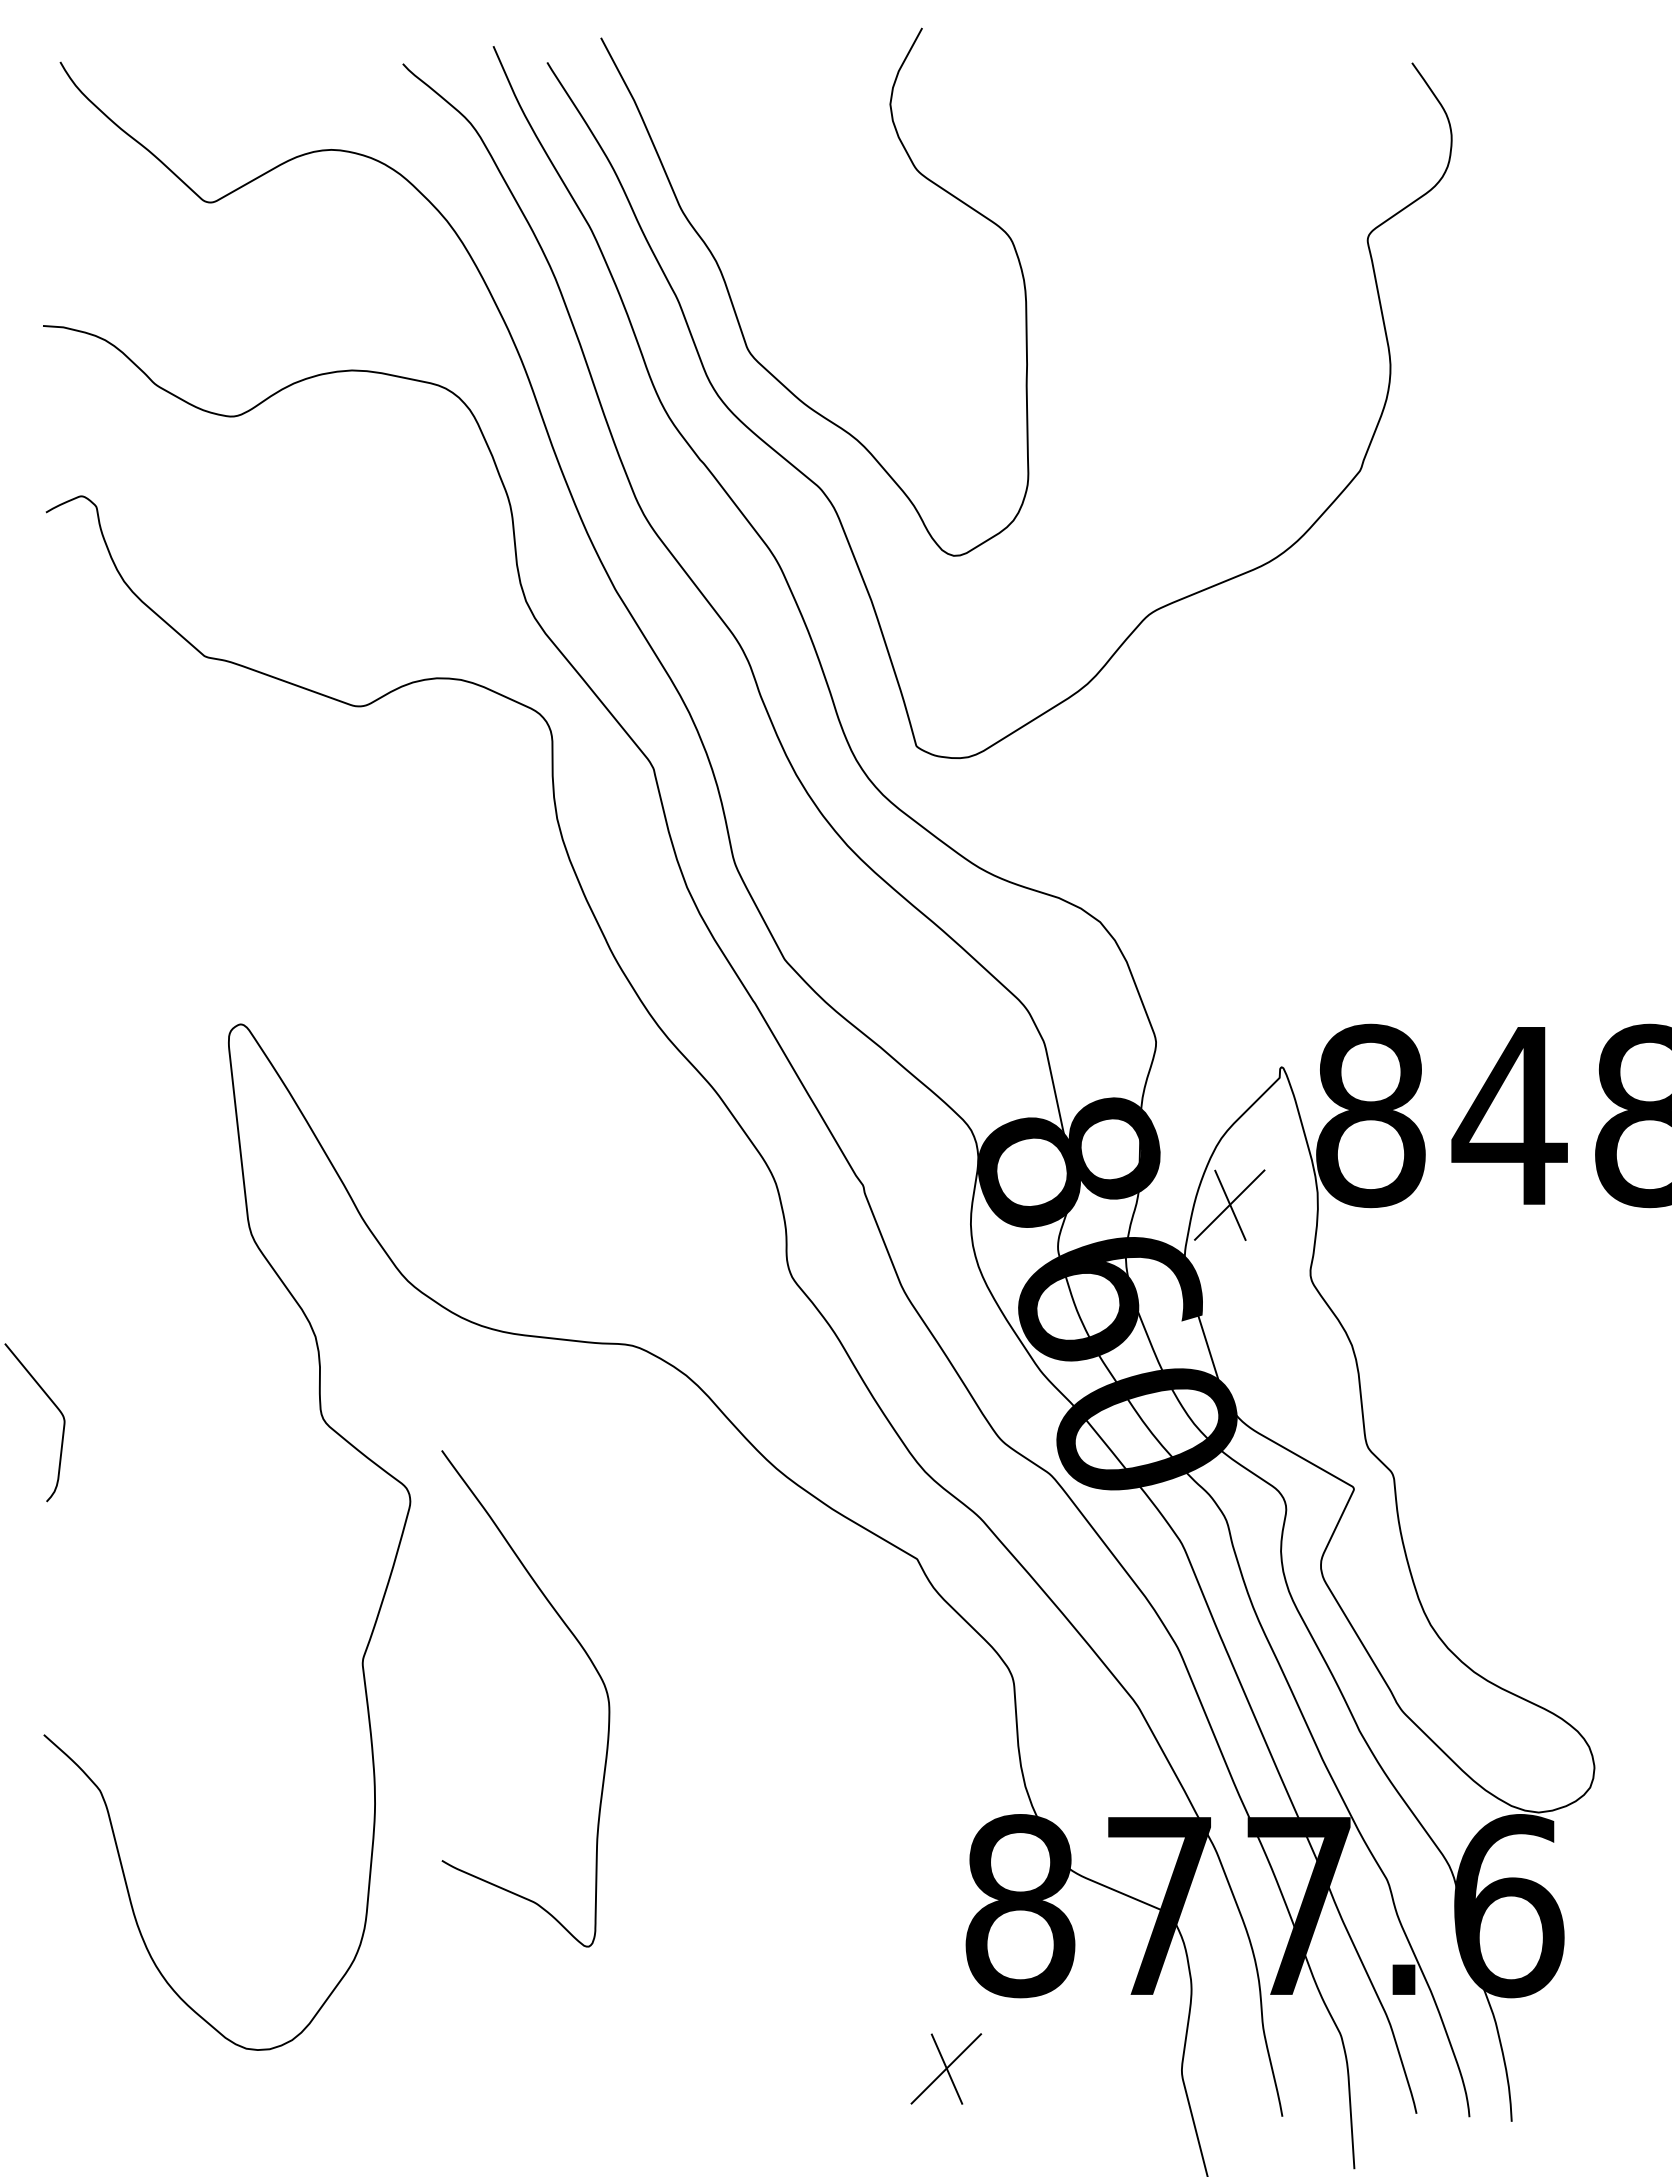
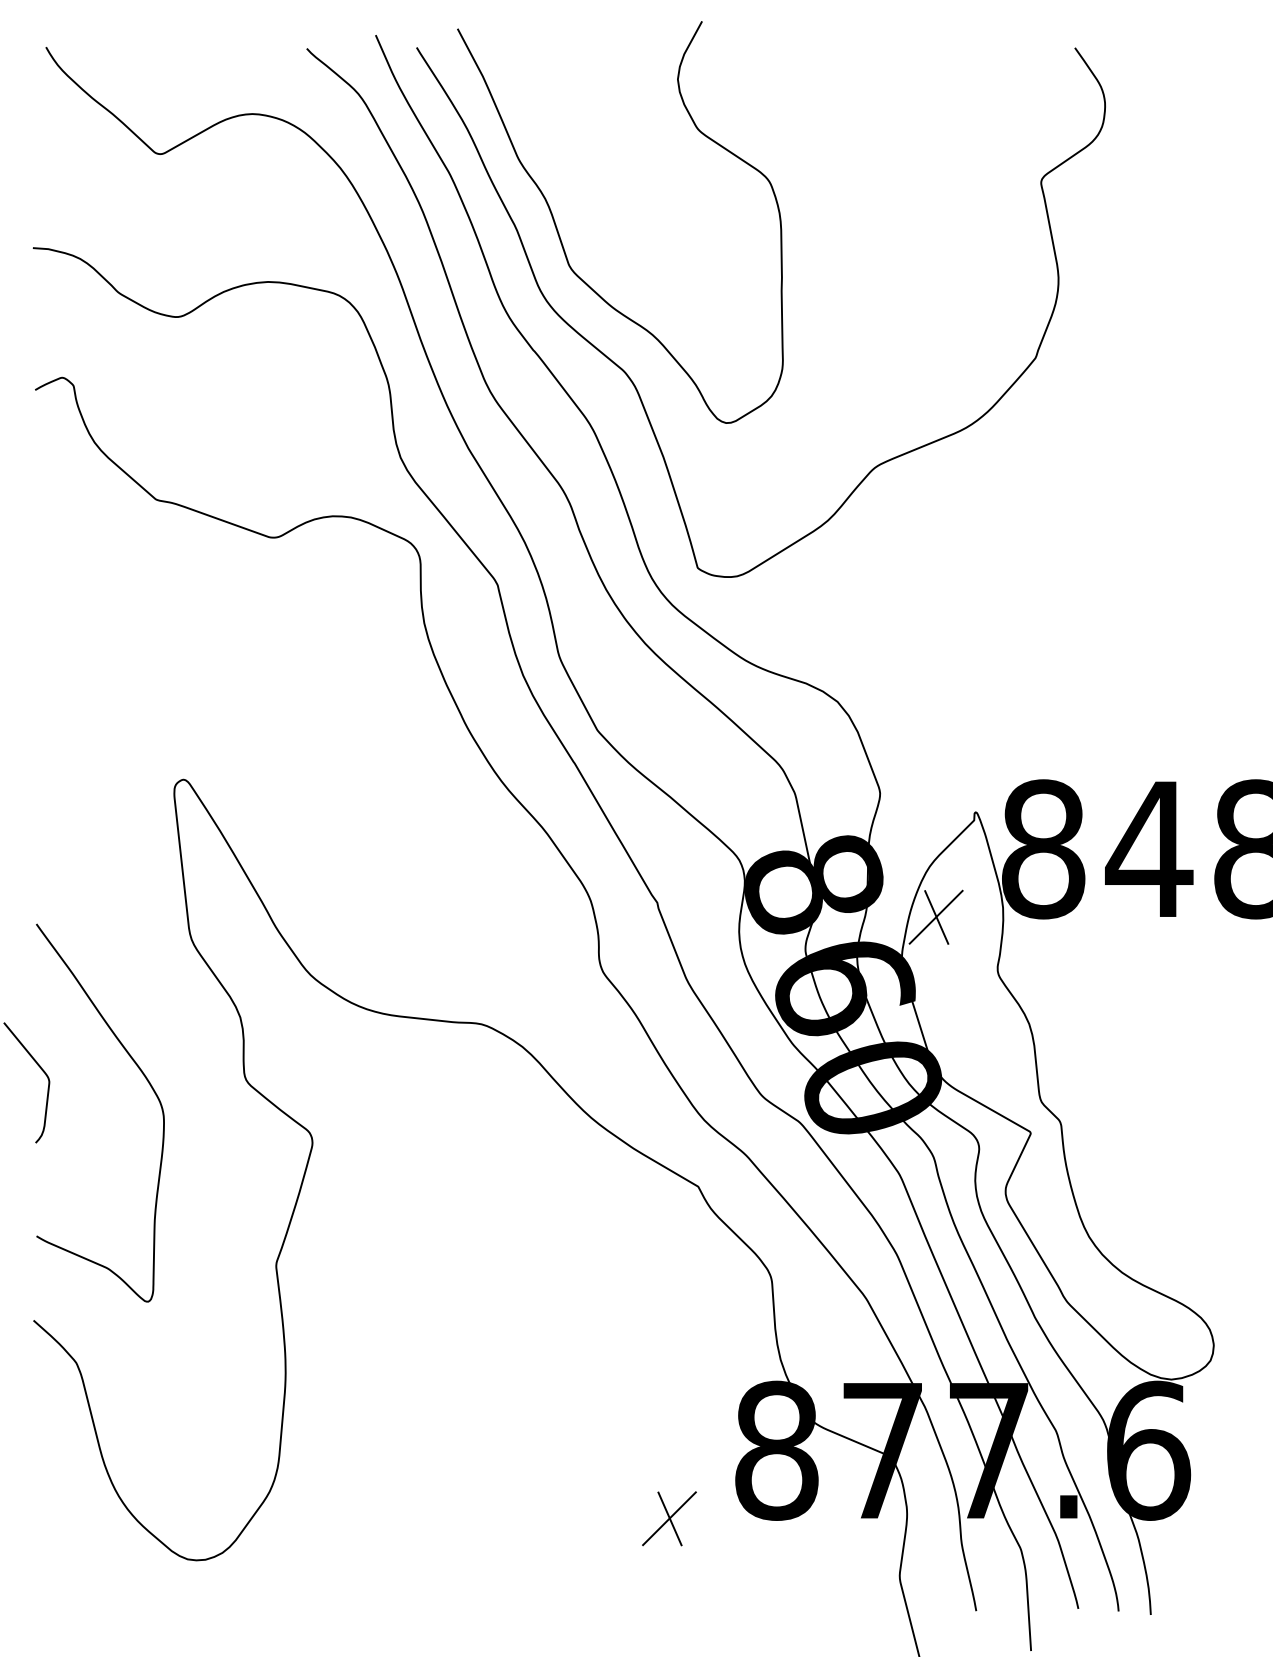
curve: (590, 1662) -> (149, 1085), moved
part: (946, 2068) -> (669, 1518), moved

